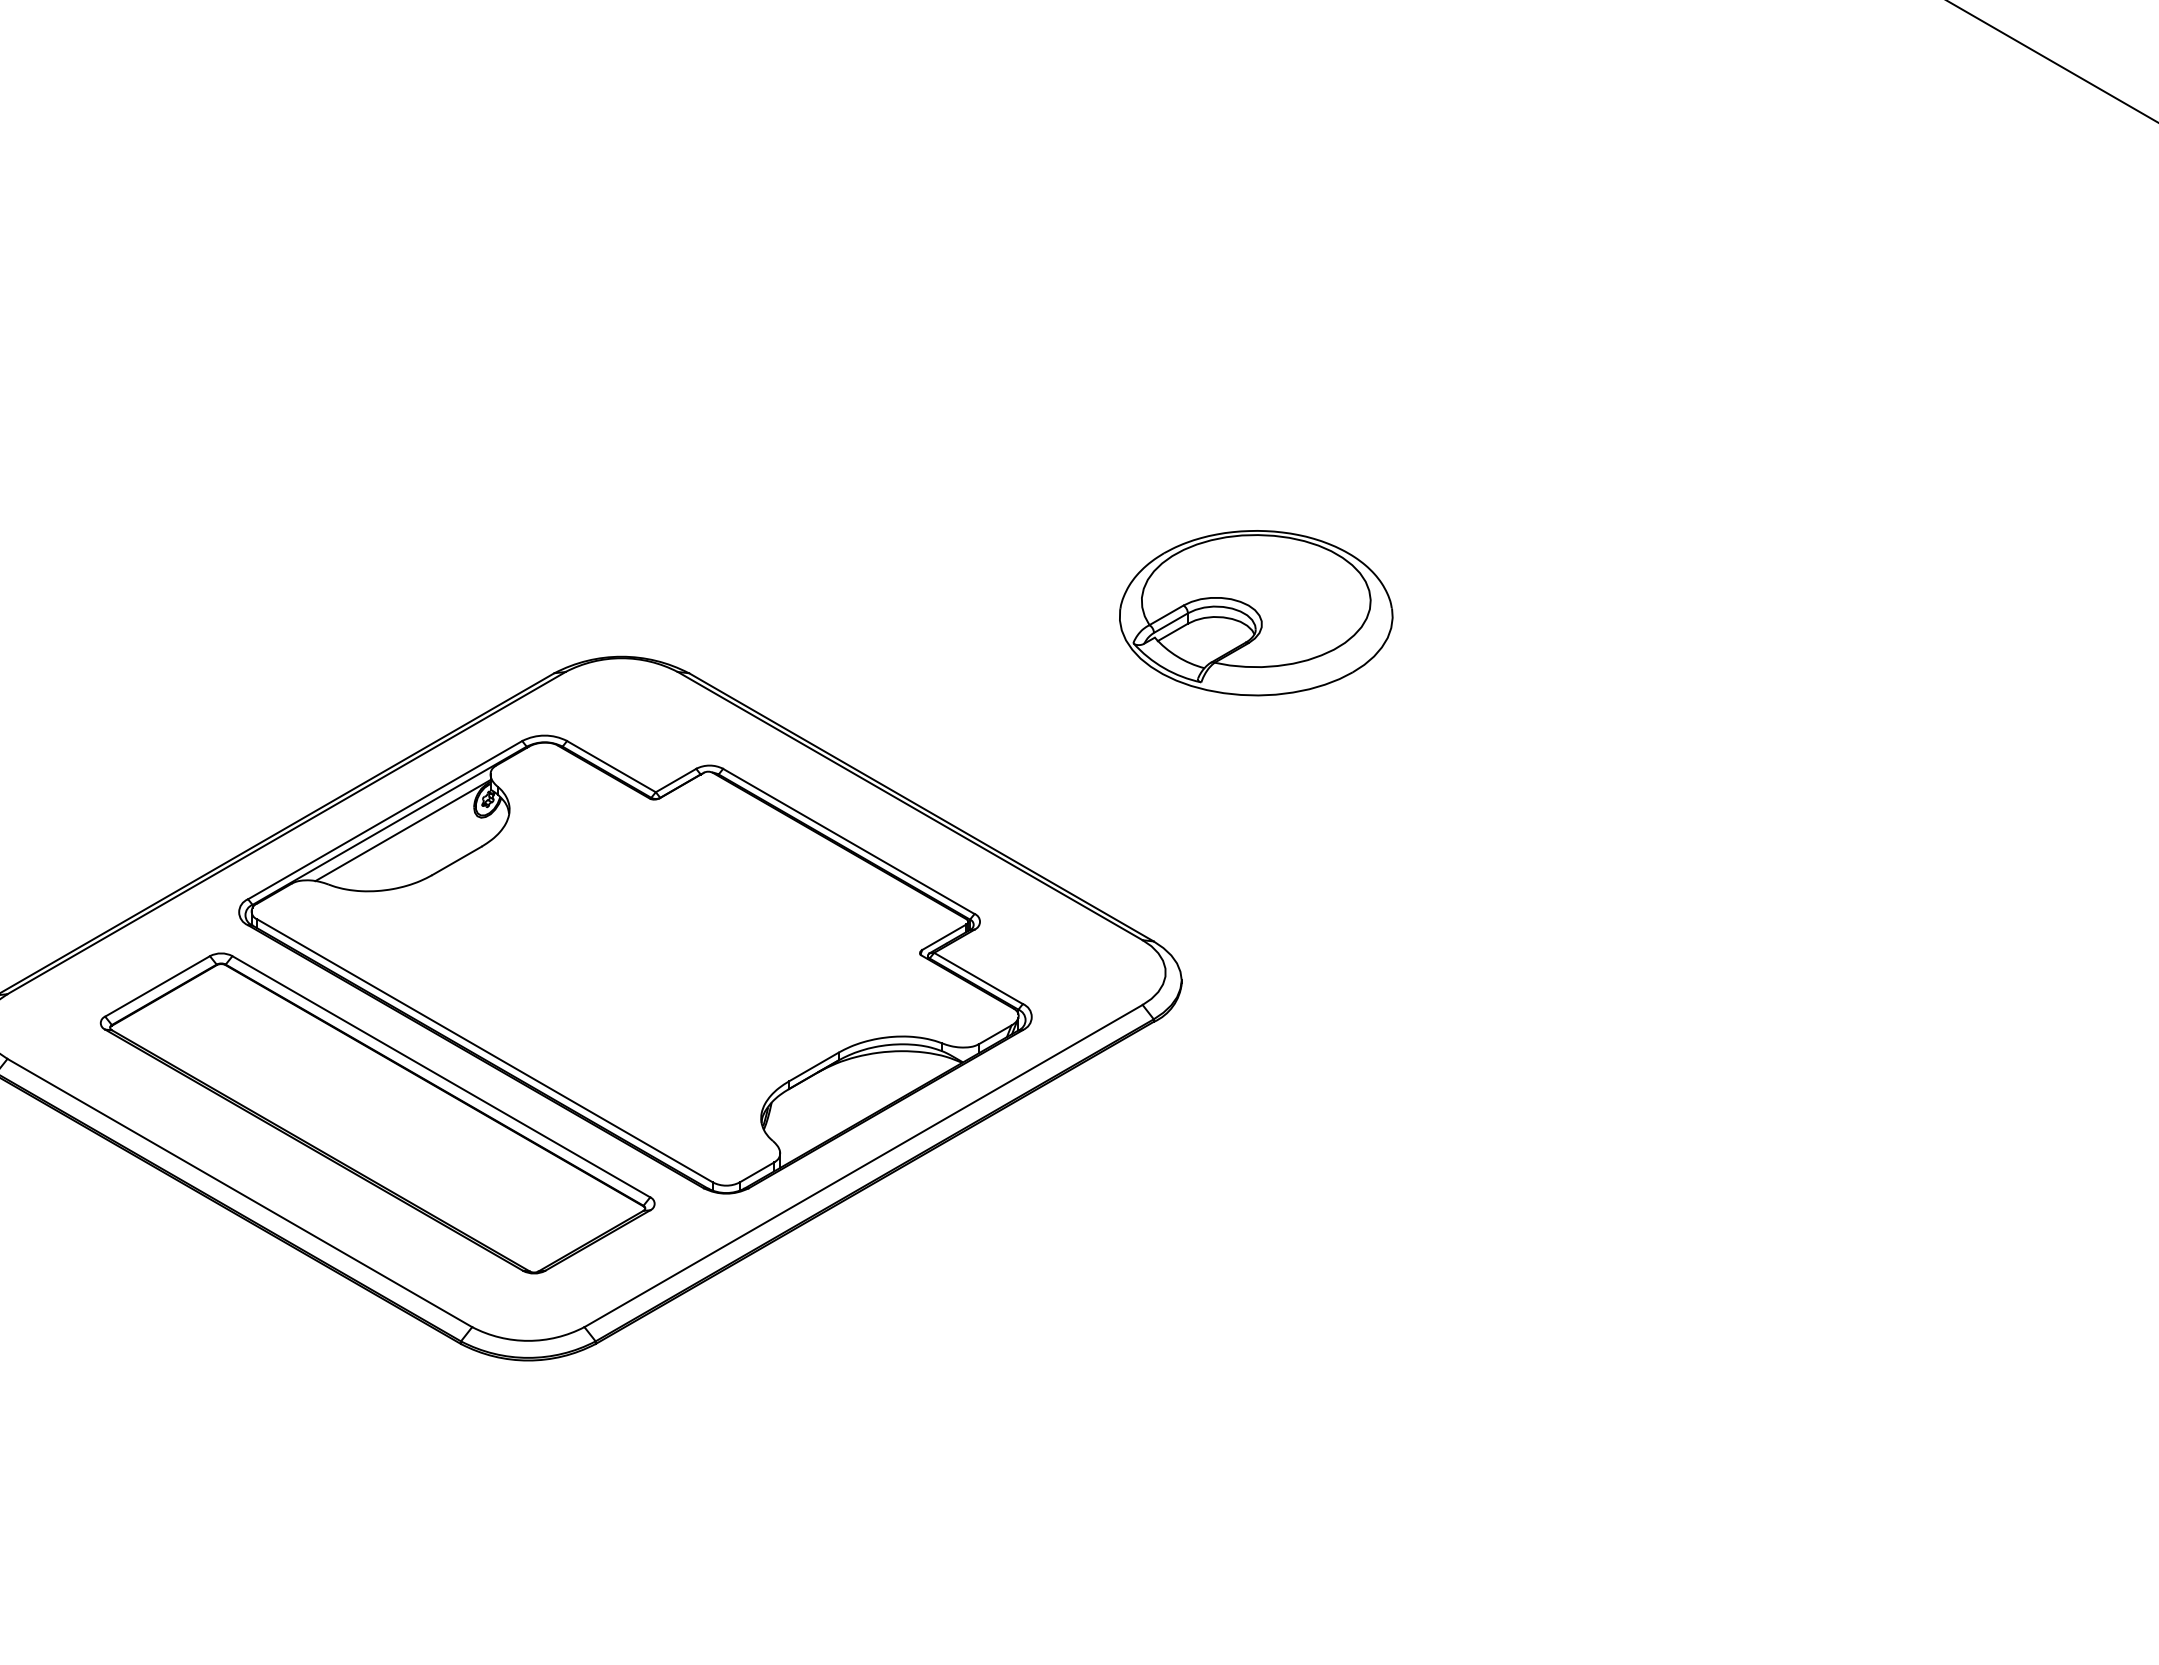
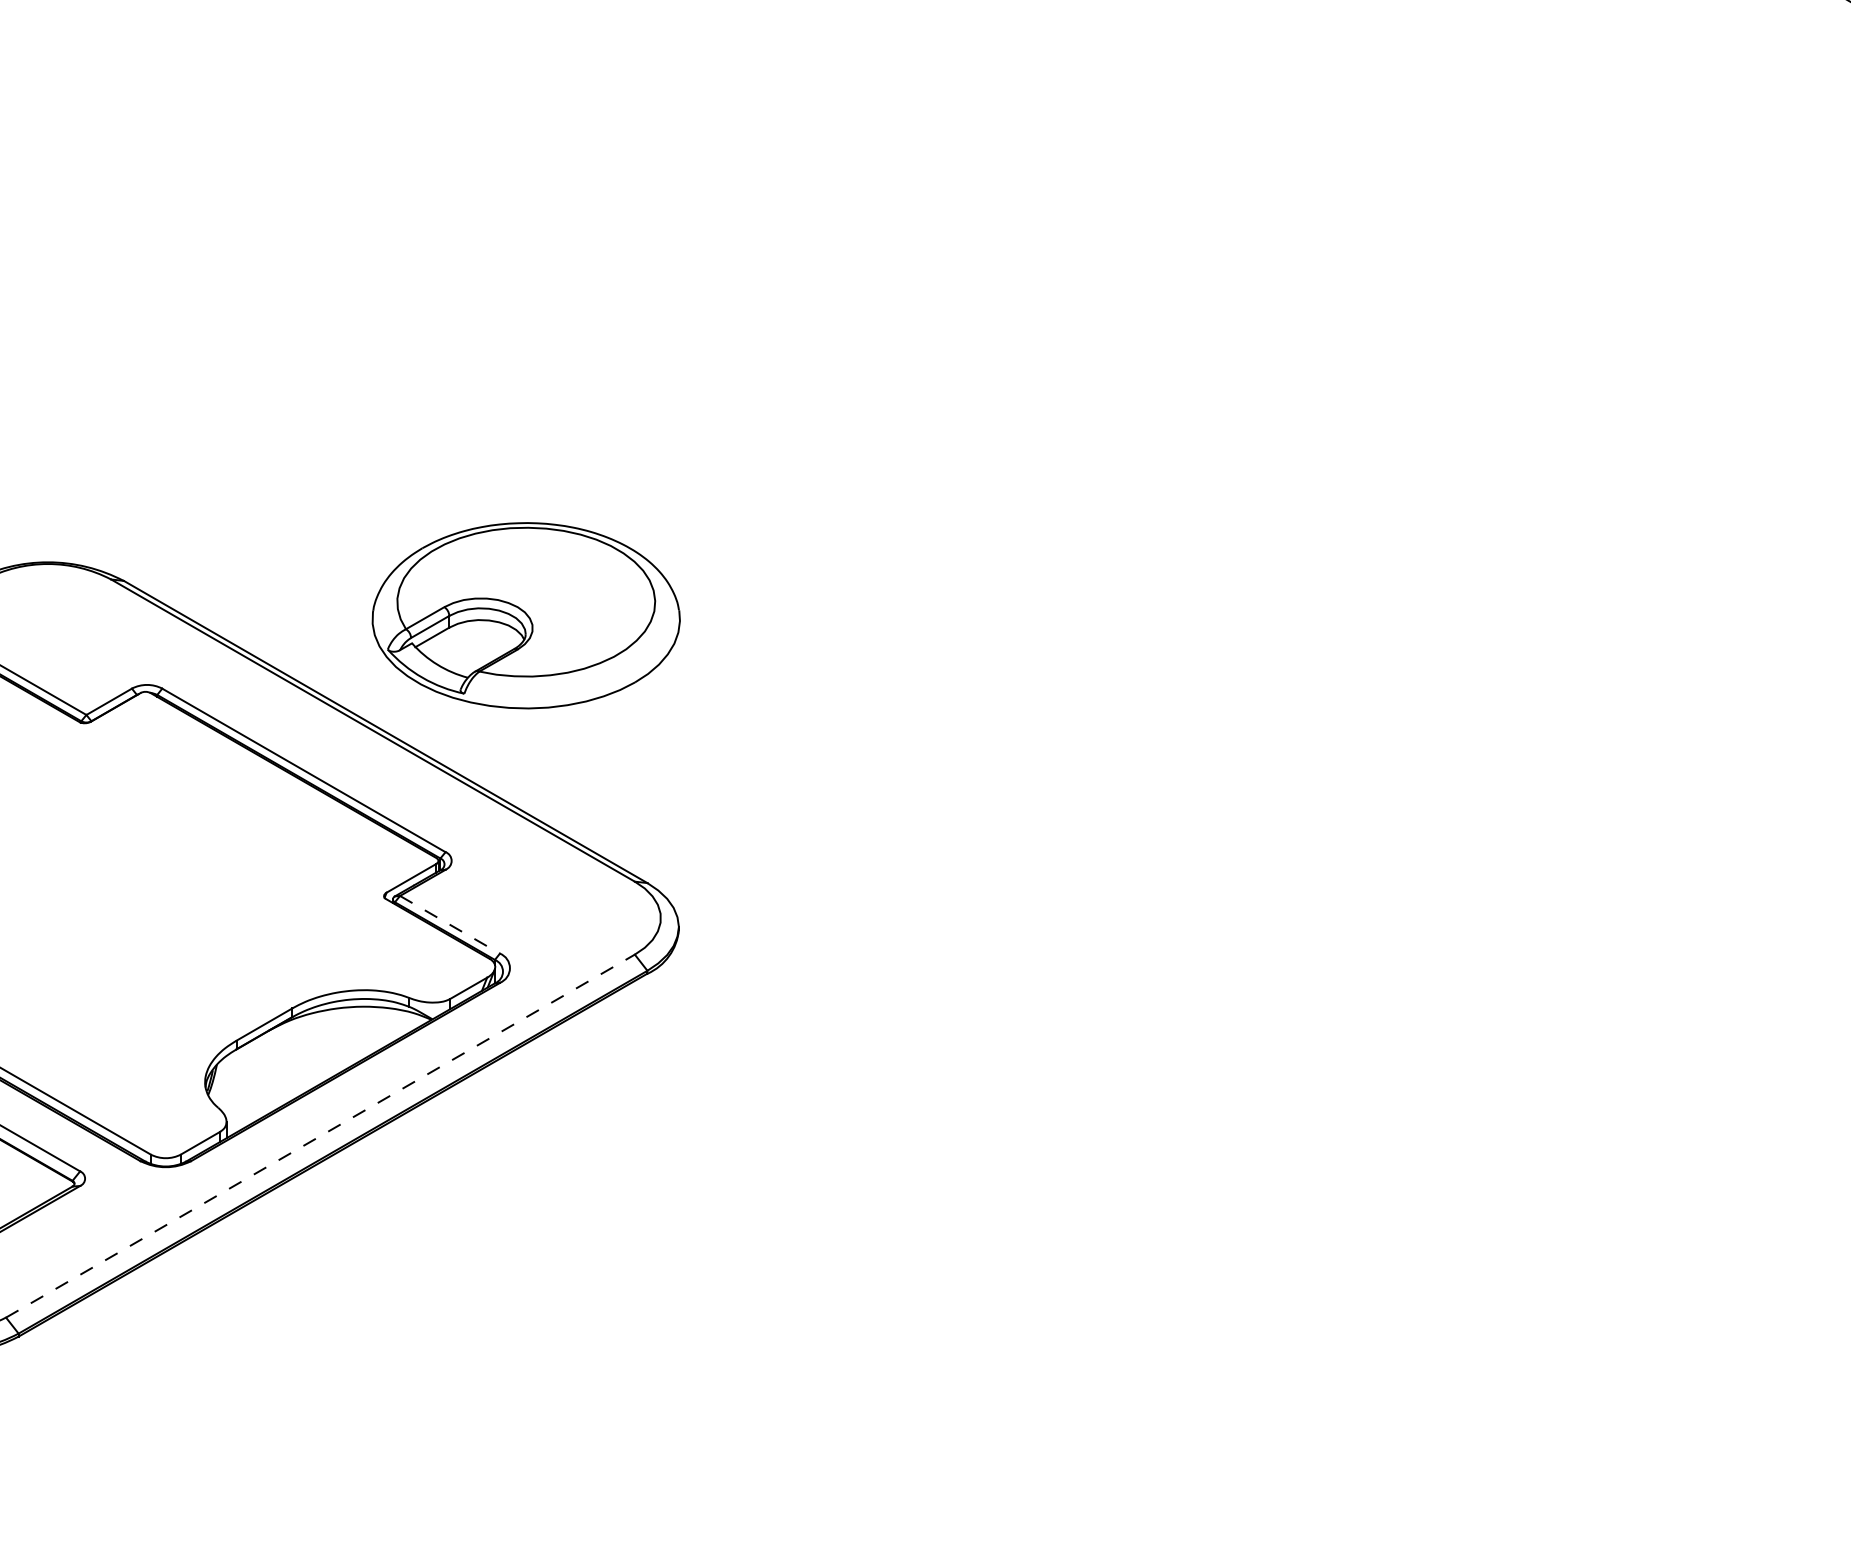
part: (1256, 613) -> (526, 616), moved
line: (978, 978) -> (449, 924), solid -> dashed
line: (863, 1165) -> (320, 1135), solid -> dashed

